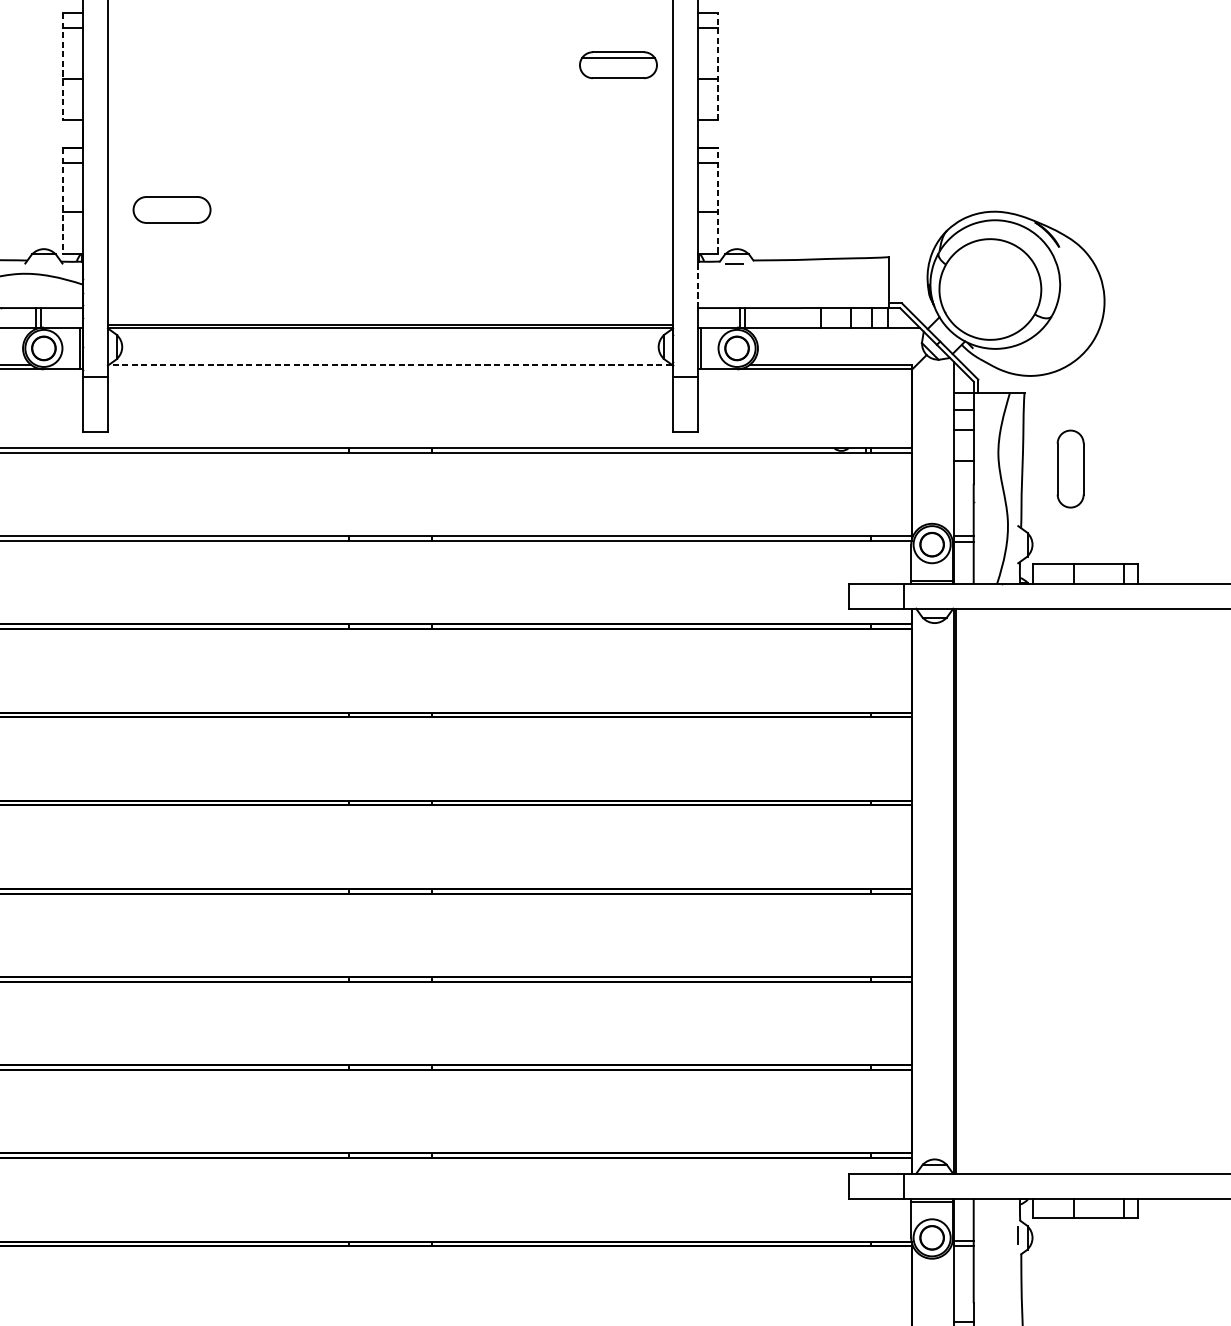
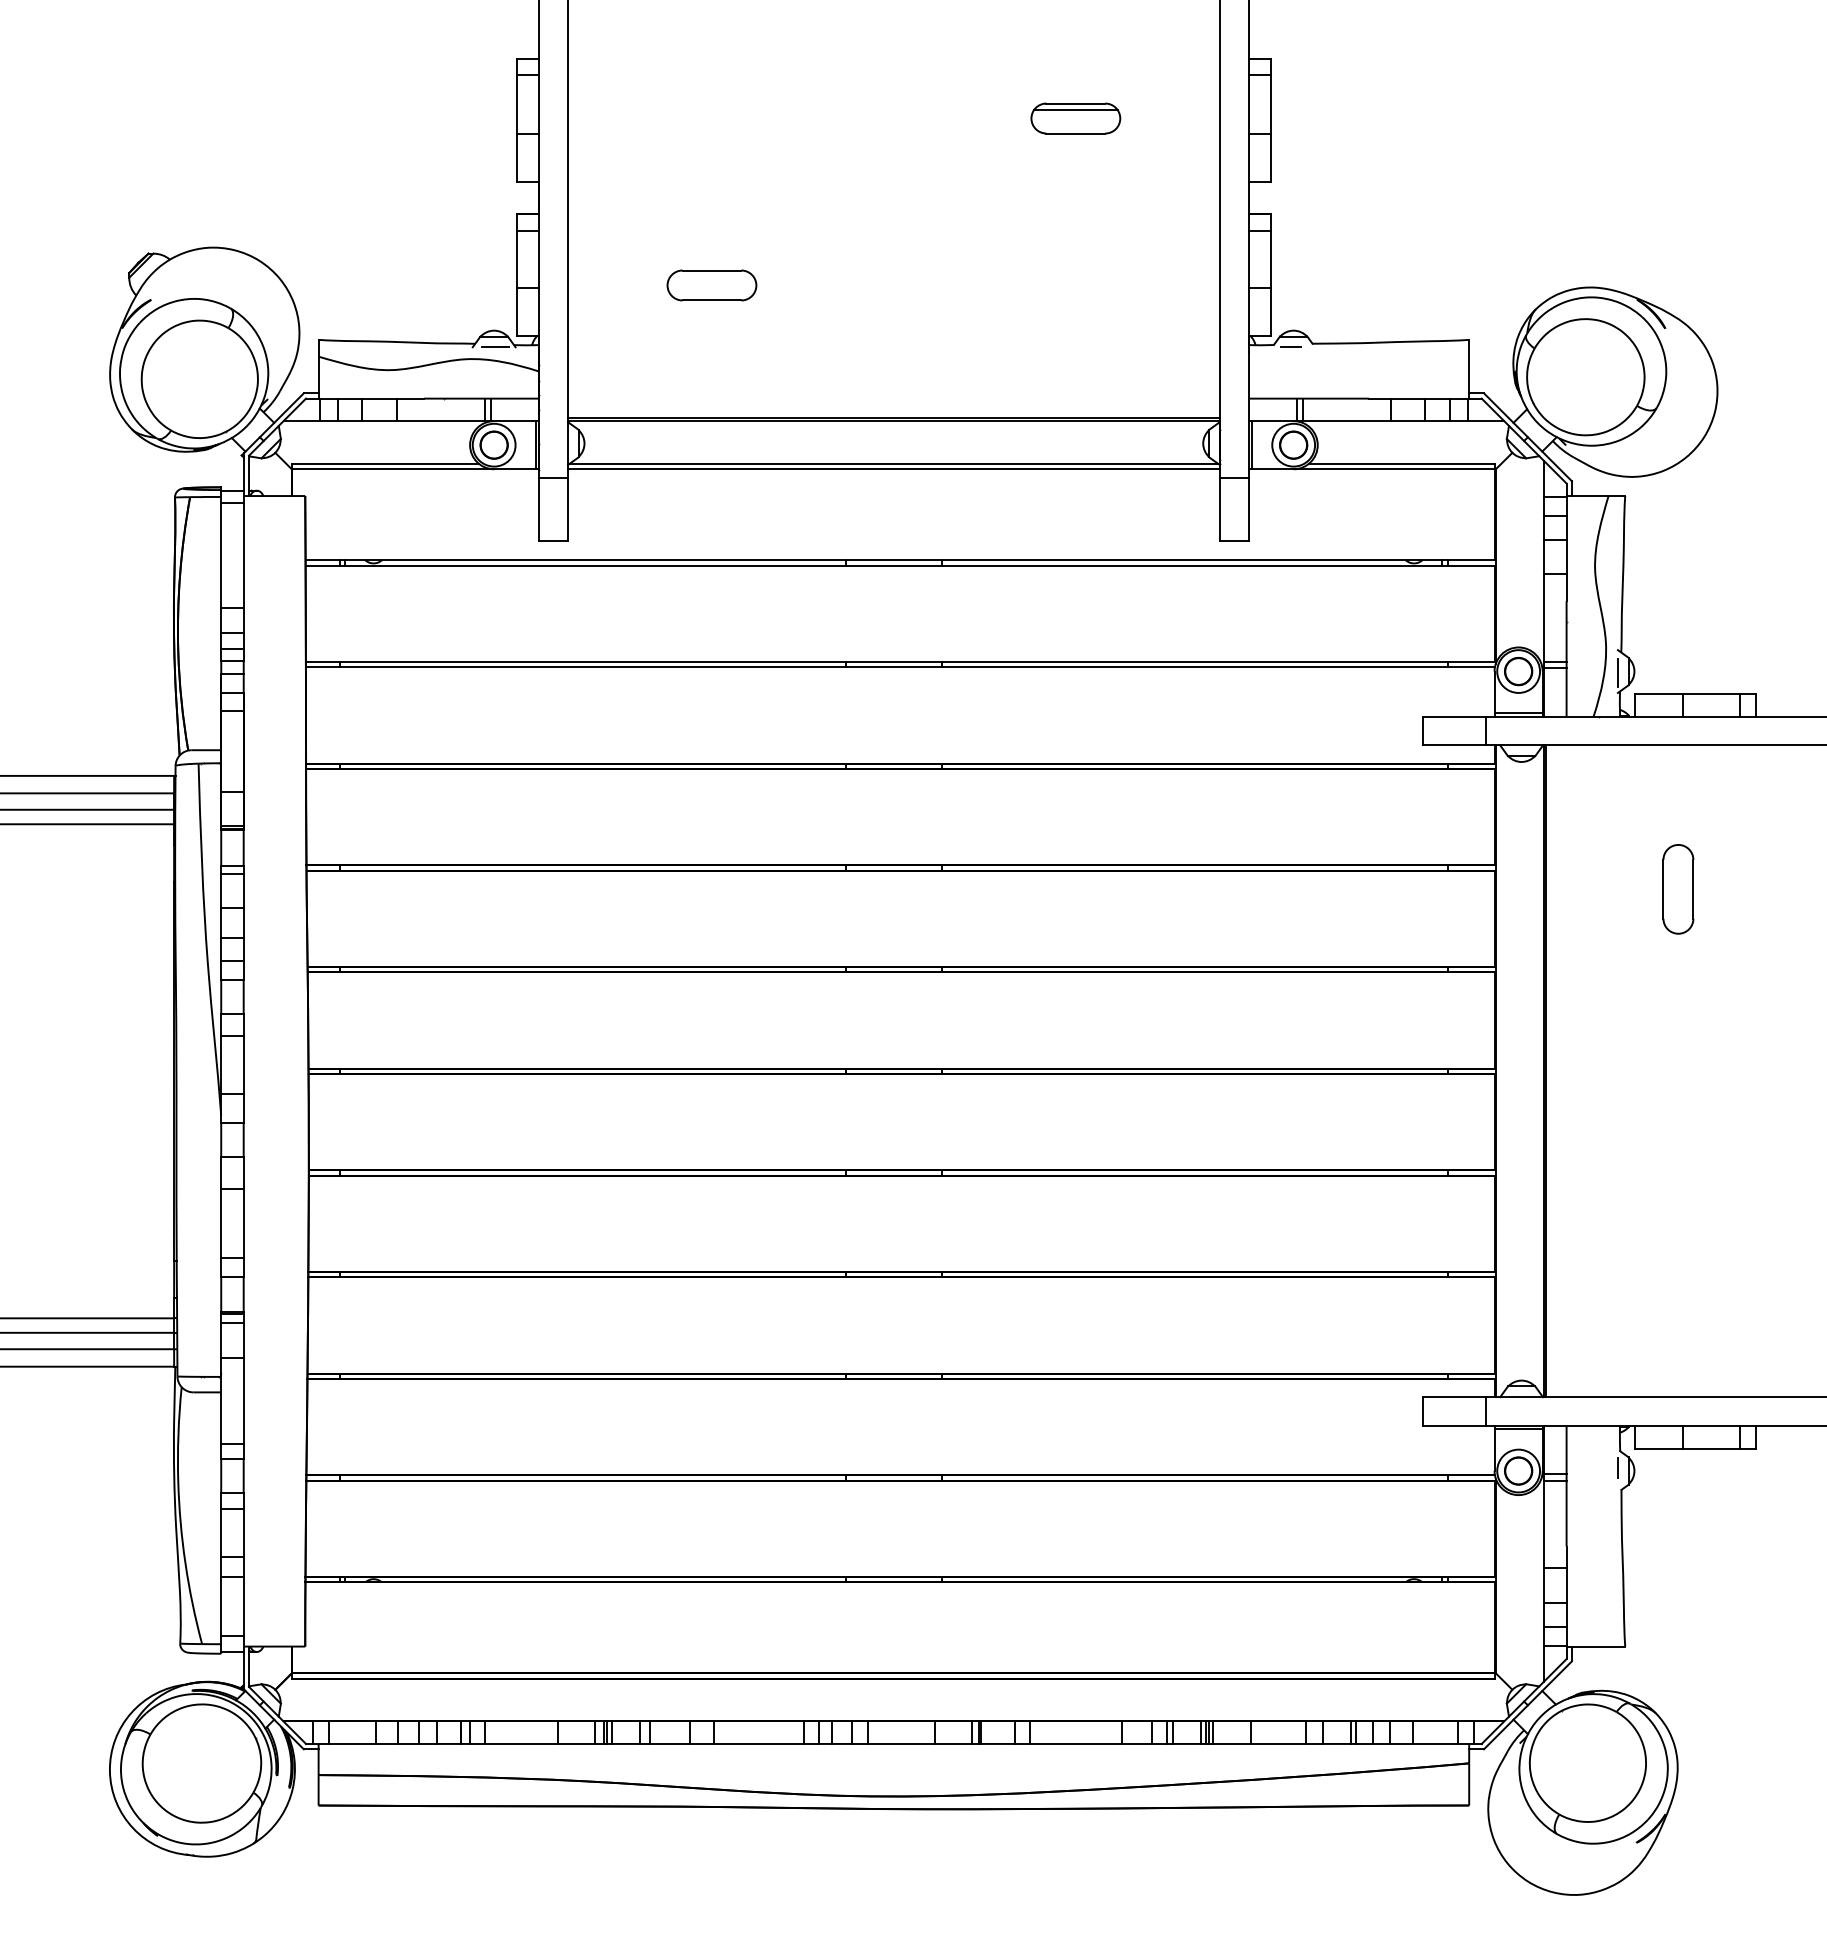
part: (618, 65) -> (1075, 118), moved
line: (63, 66) -> (516, 120), dashed -> solid
line: (717, 66) -> (1271, 120), dashed -> solid
line: (63, 200) -> (516, 274), dashed -> solid
line: (717, 200) -> (1271, 274), dashed -> solid
part: (171, 209) -> (711, 285), moved
line: (45, 263) -> (495, 347), added
line: (697, 287) -> (1248, 374), dashed -> solid
line: (390, 364) -> (893, 463), dashed -> solid
line: (390, 369) -> (893, 469), added
part: (1070, 469) -> (1678, 889), moved
line: (1017, 545) -> (1617, 672), added

